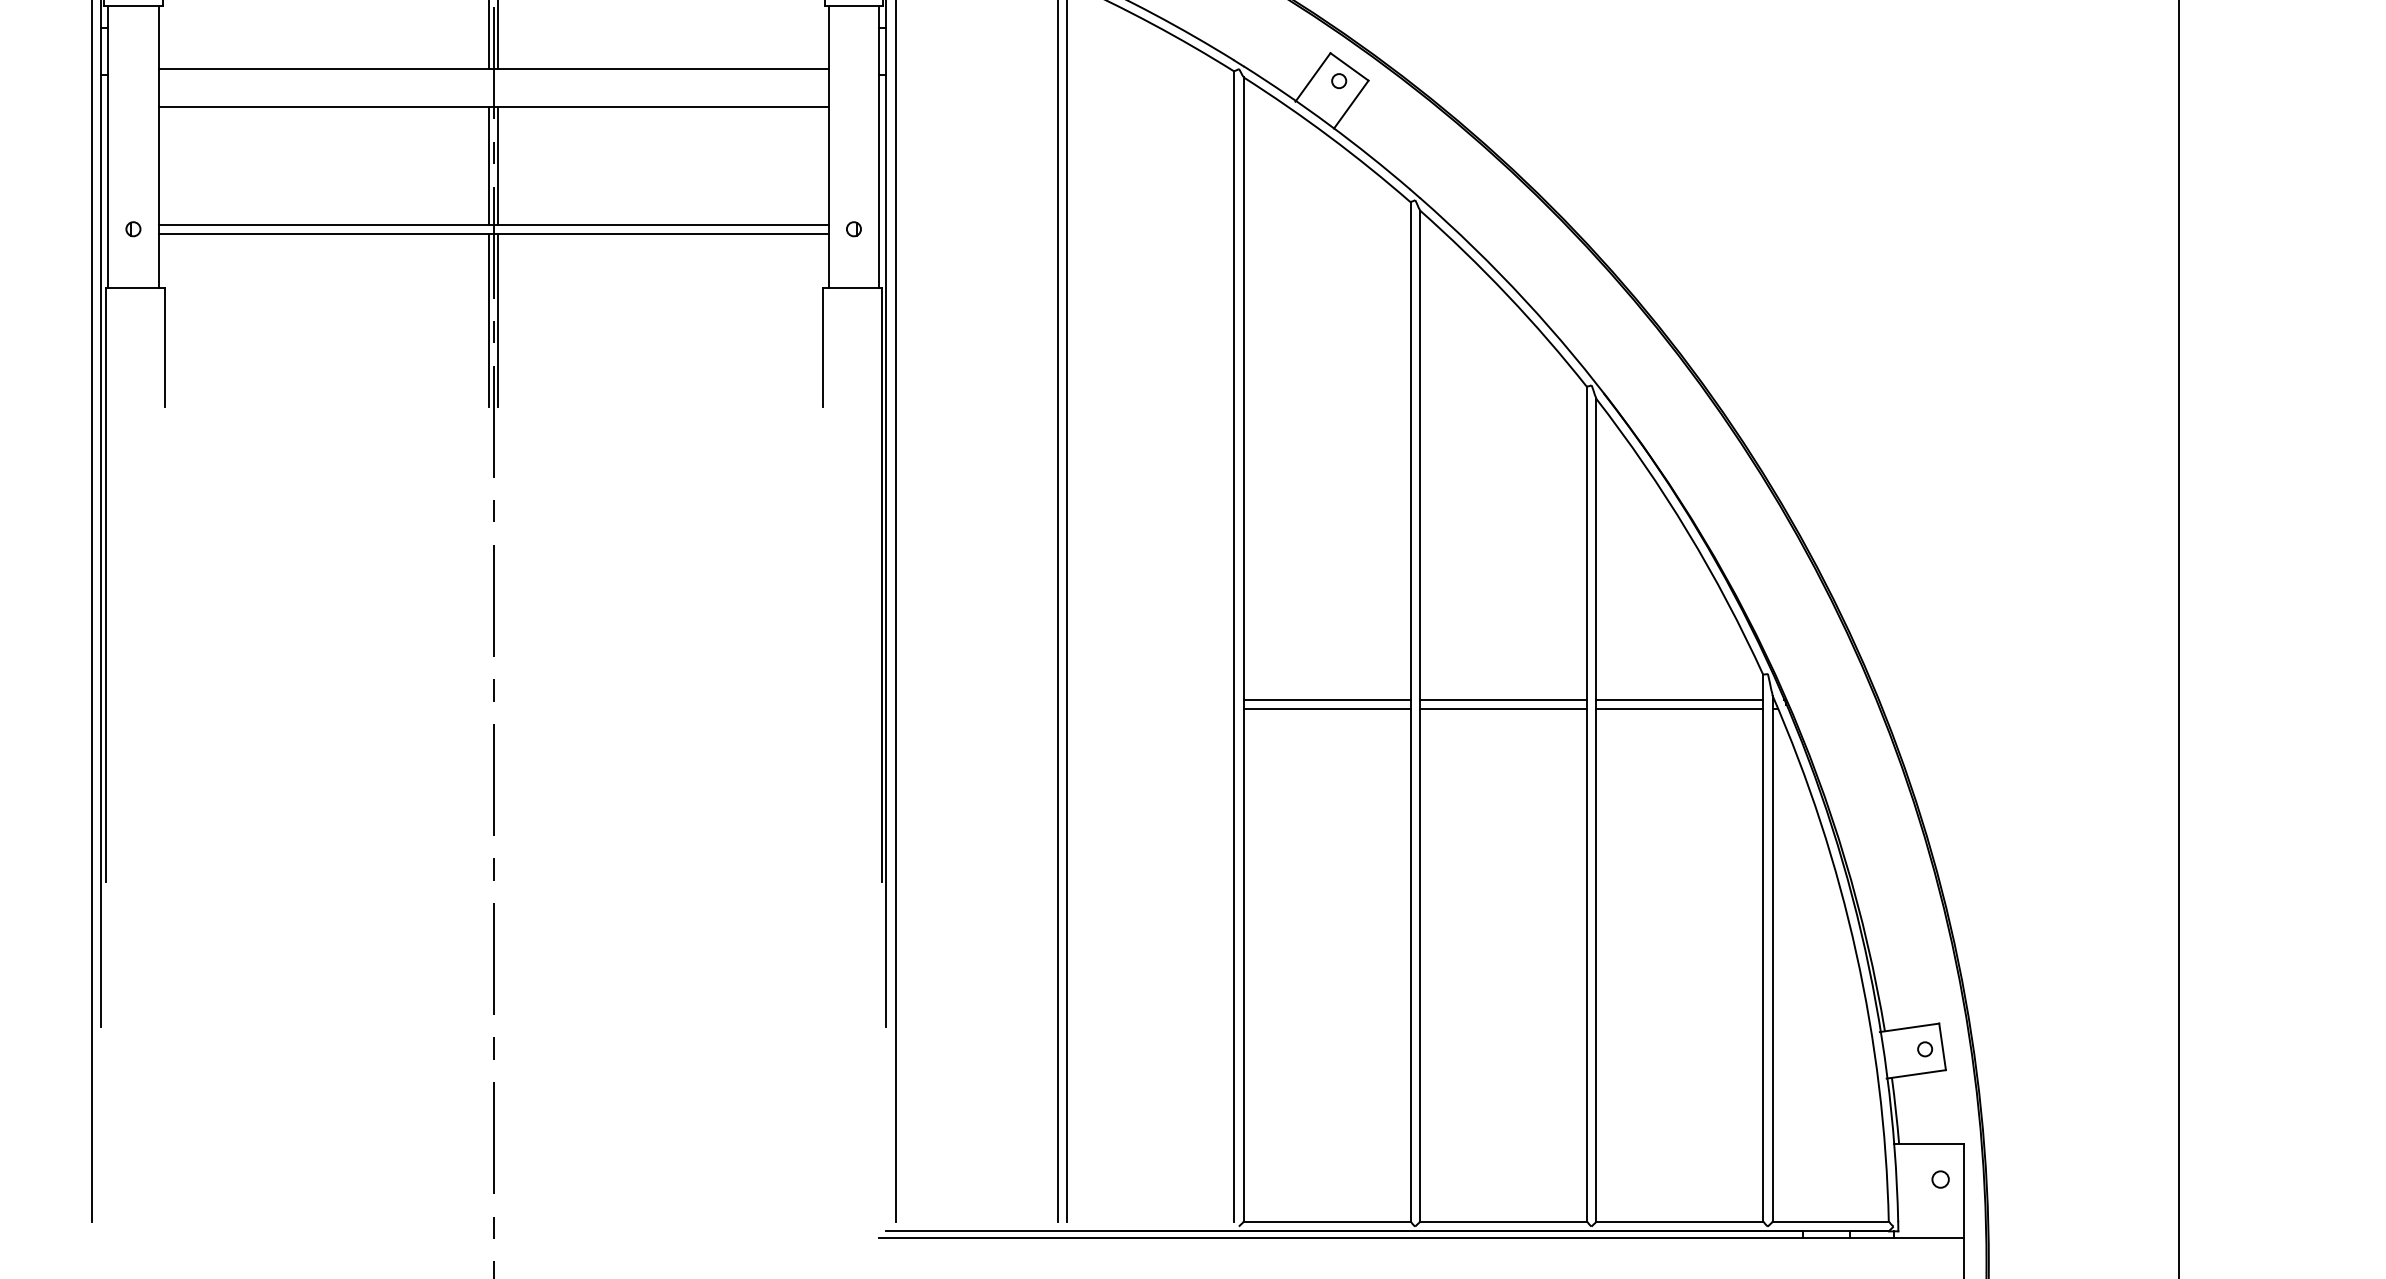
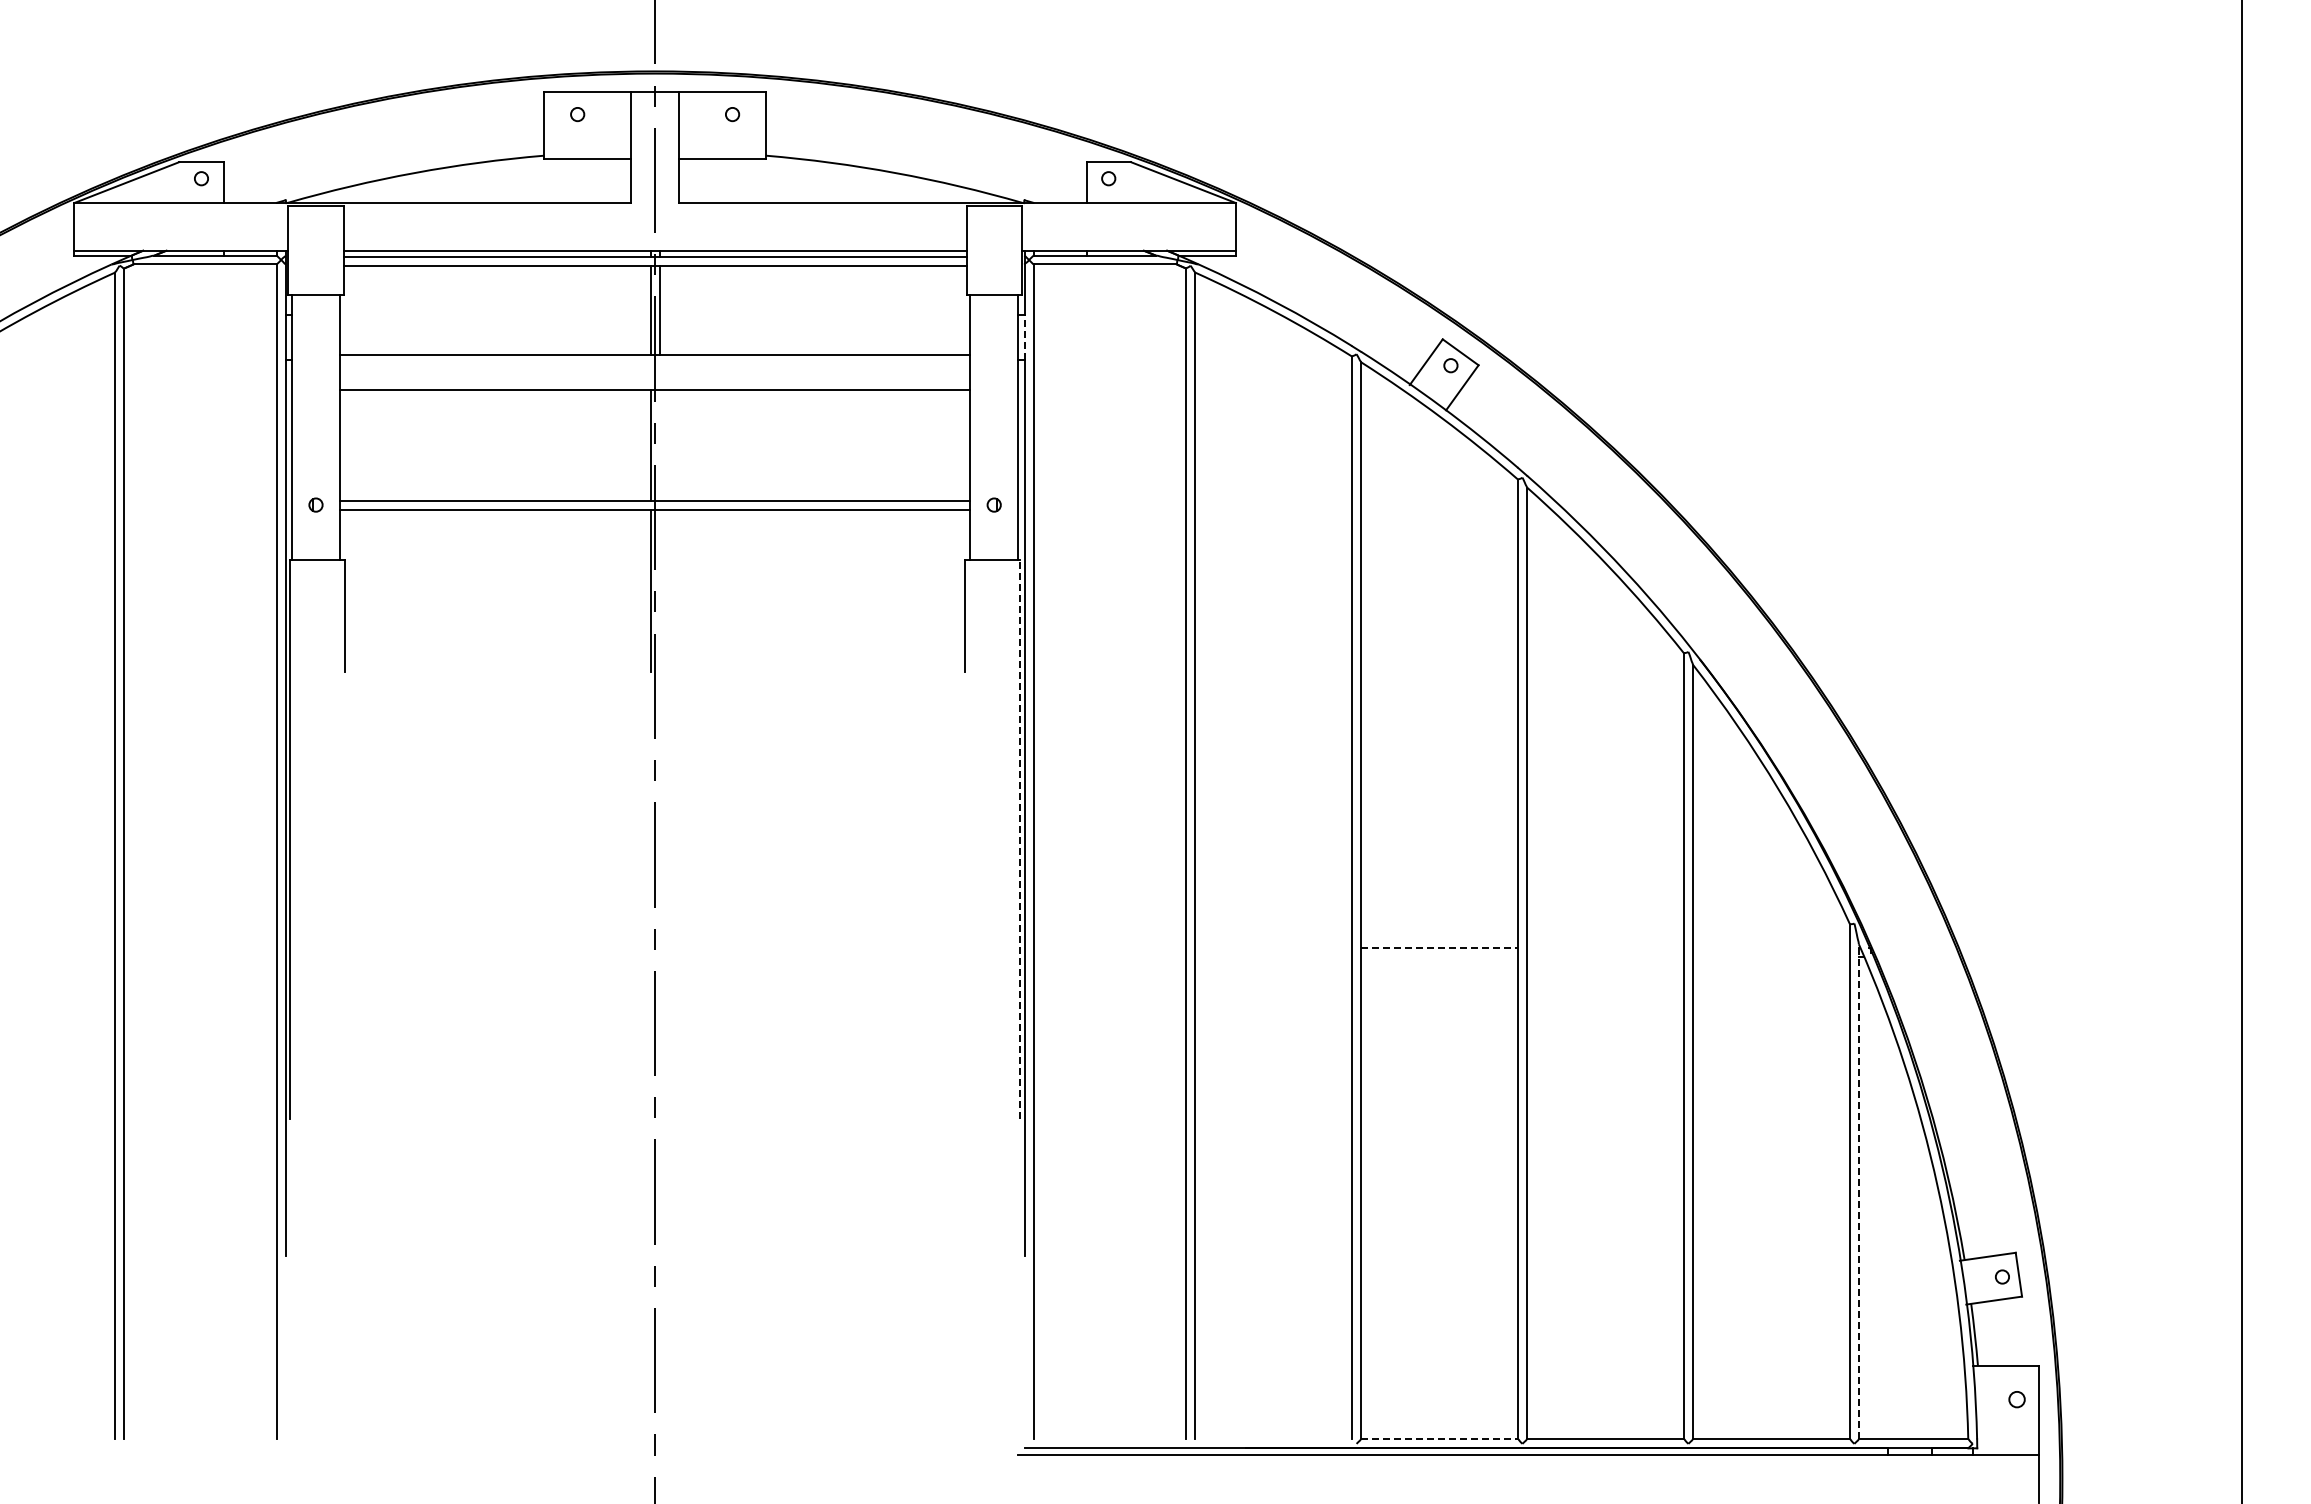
line: (886, 51) -> (1024, 337), solid -> dashed
line: (498, 165) -> (659, 445), removed
line: (498, 319) -> (659, 590), removed
line: (881, 584) -> (1020, 839), solid -> dashed
line: (1327, 700) -> (1439, 948), solid -> dashed
line: (1503, 700) -> (1605, 948), removed
line: (1679, 700) -> (1771, 948), removed
line: (1327, 709) -> (1439, 957), removed
line: (1503, 709) -> (1605, 957), removed
line: (1679, 709) -> (1771, 957), removed
line: (1772, 958) -> (1858, 1191), solid -> dashed
line: (1327, 1221) -> (1439, 1439), solid -> dashed

